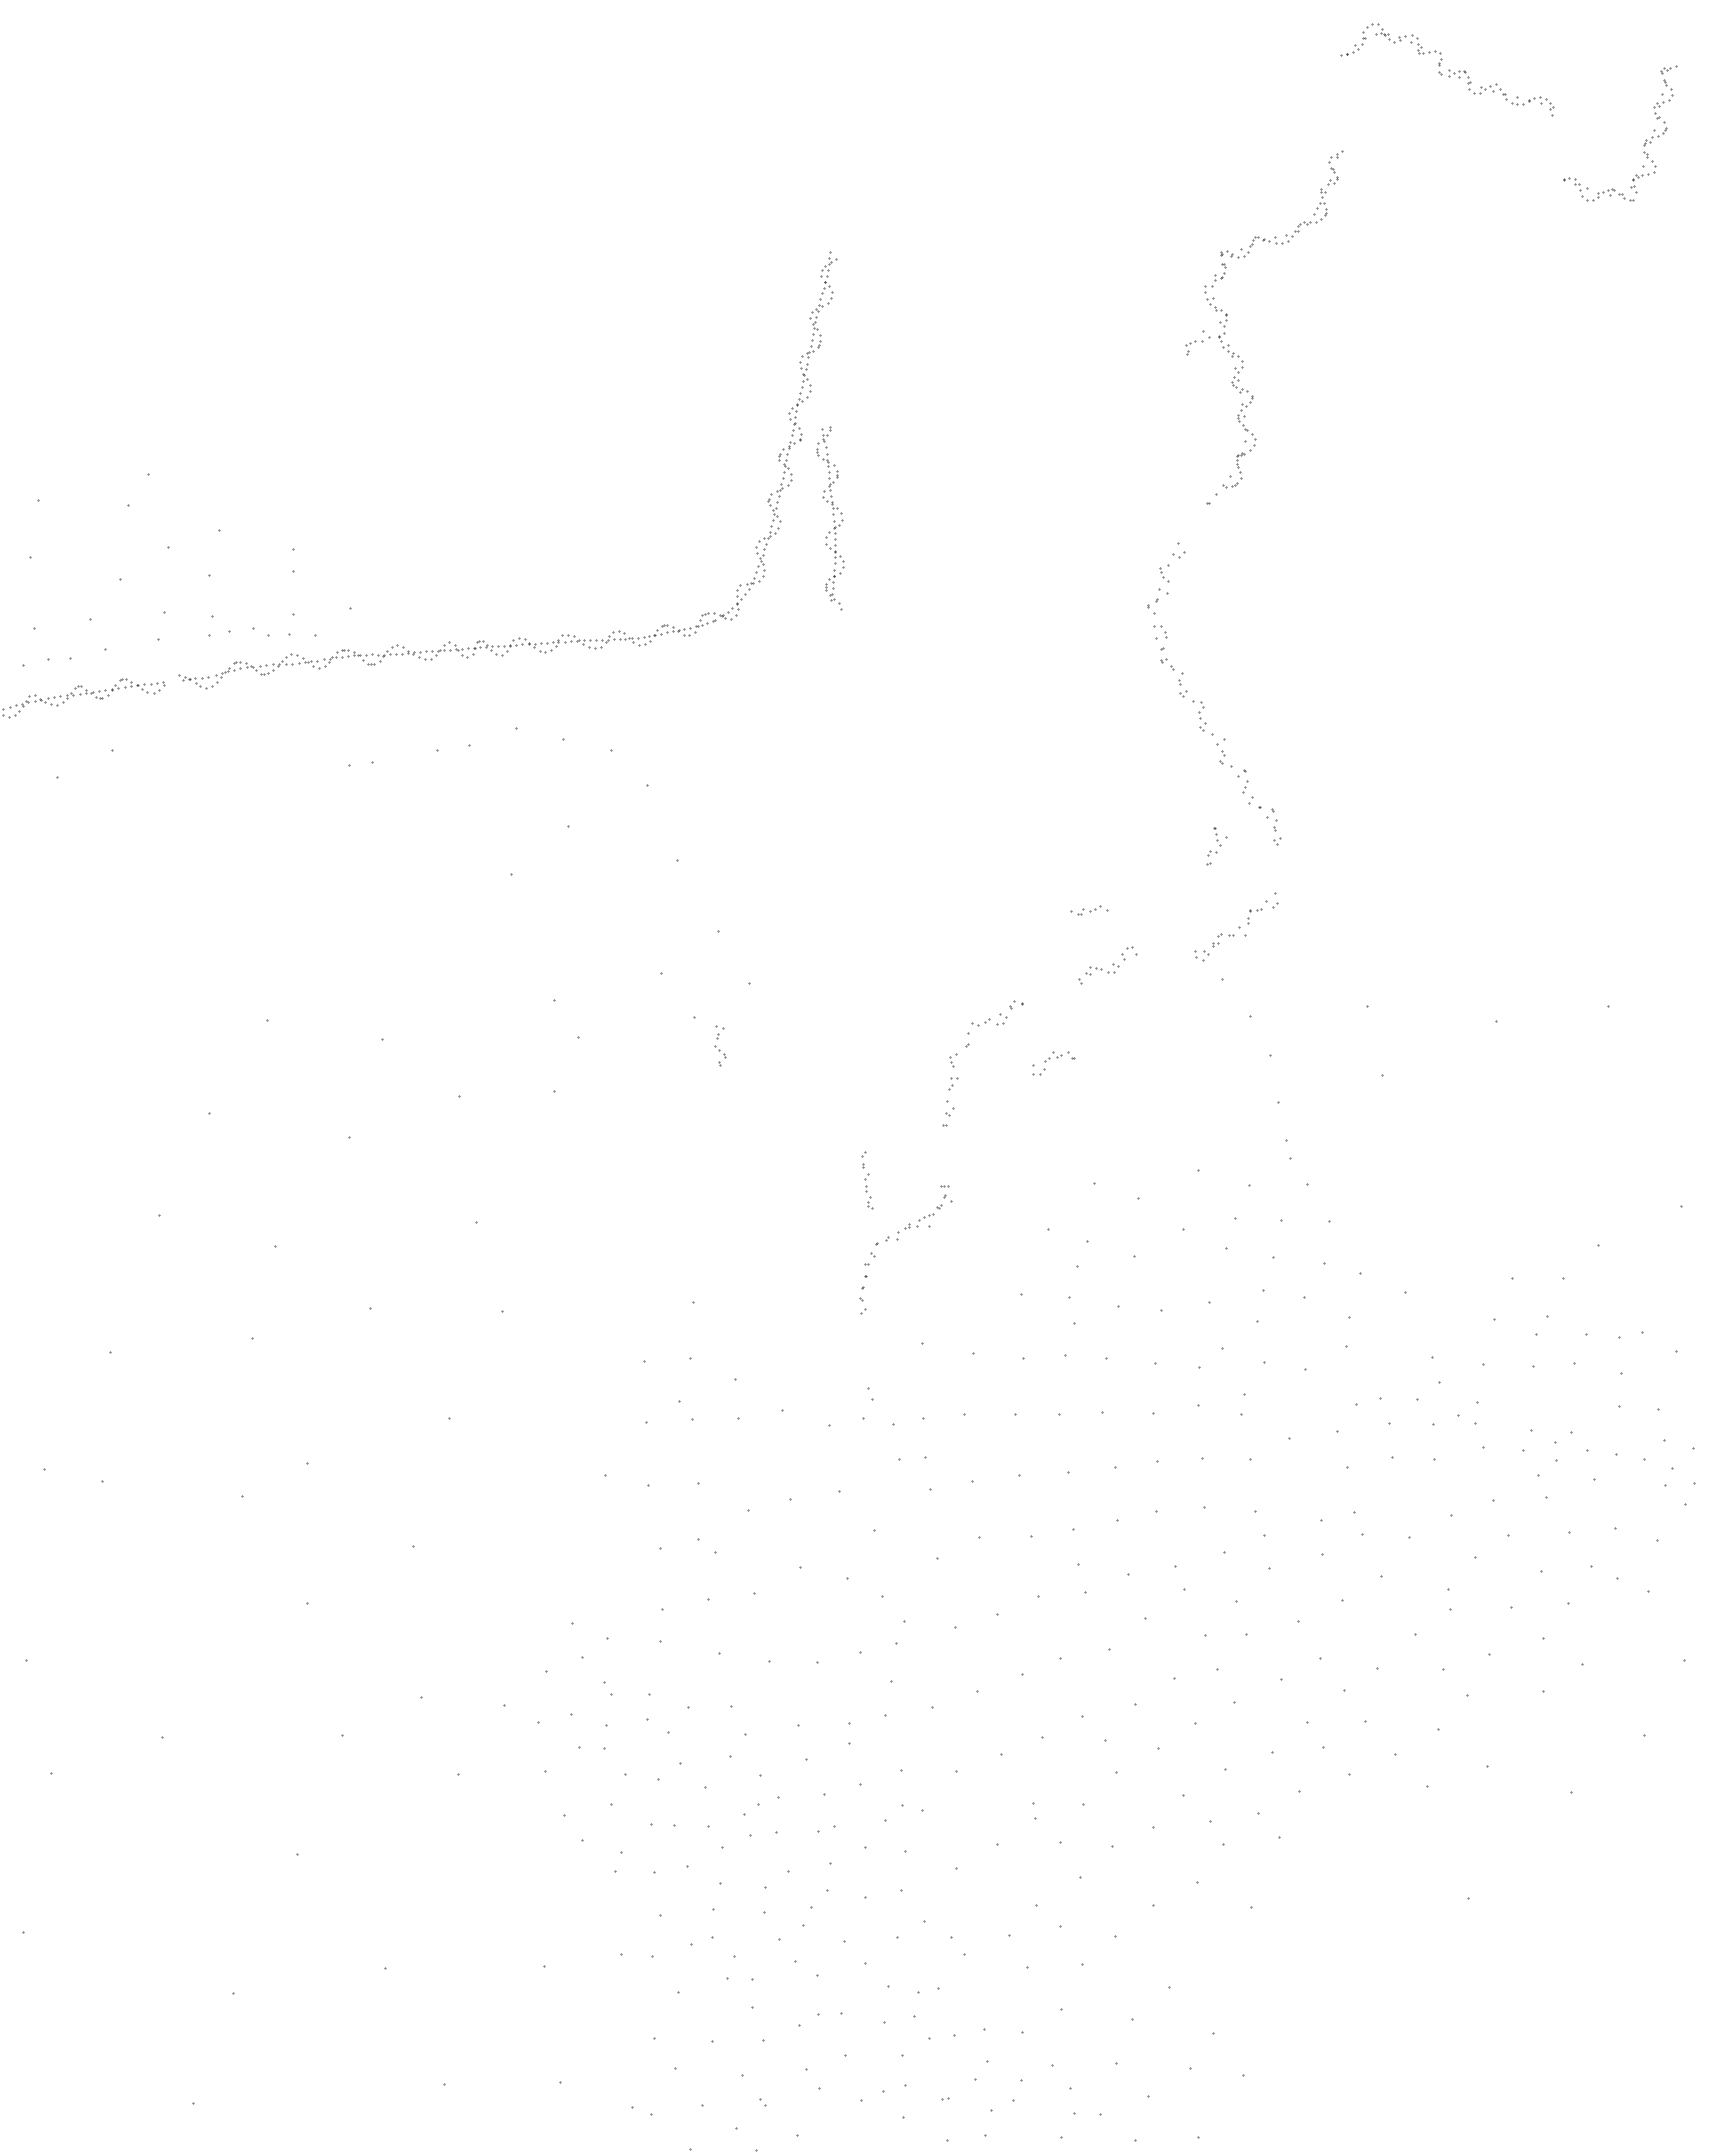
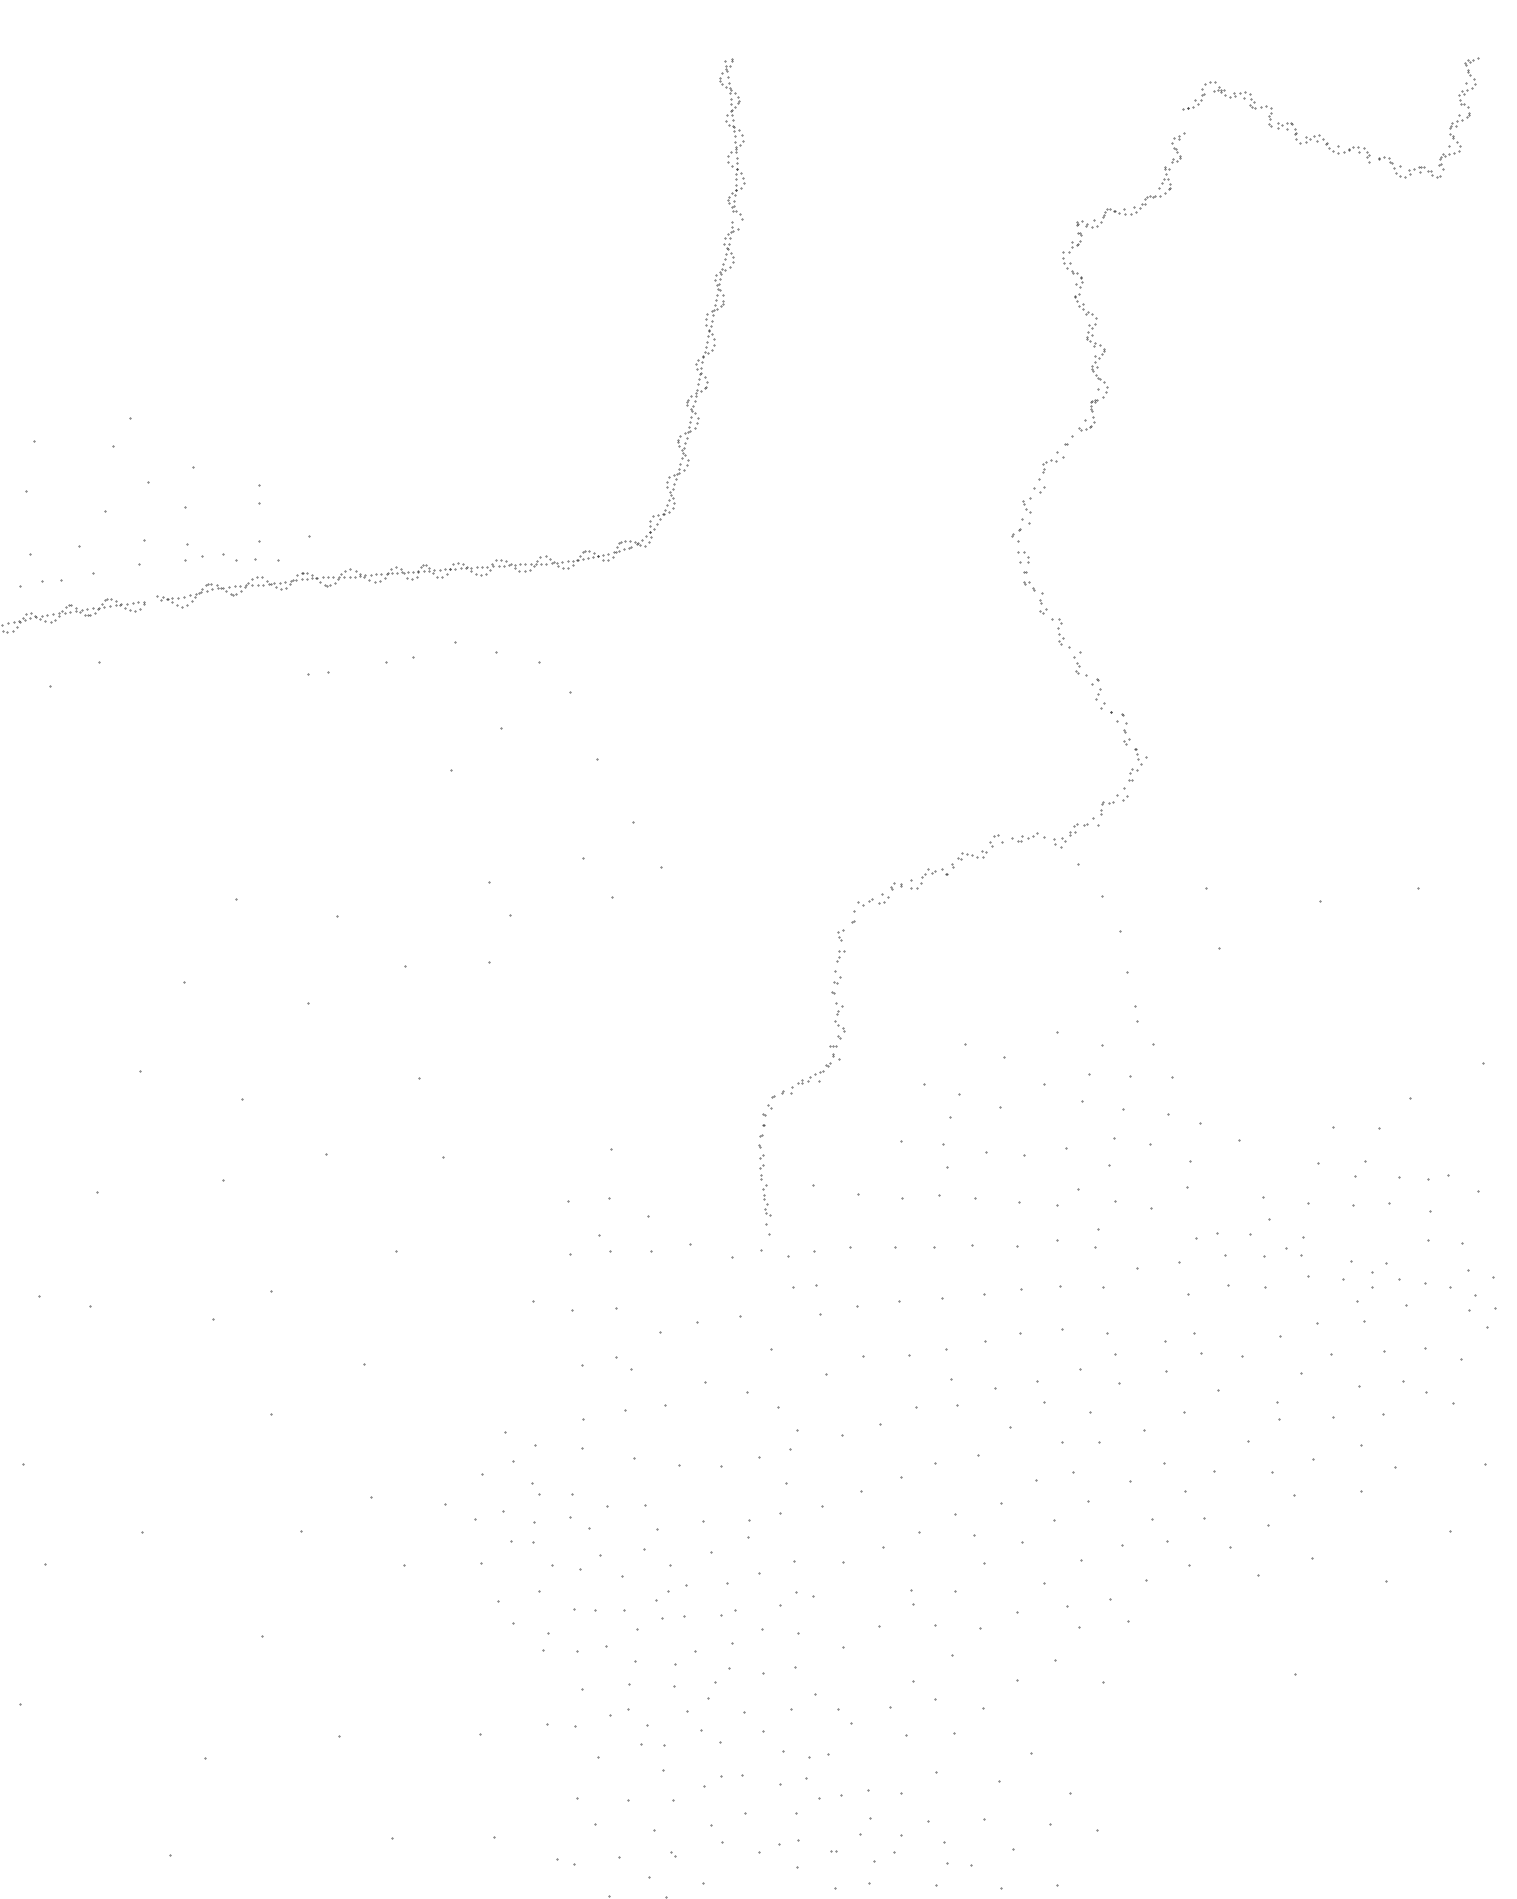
part: (1447, 69) -> (1276, 122), moved
part: (1197, 342) -> (1052, 461), moved
part: (830, 518) -> (732, 139), moved
part: (1216, 846) -> (1137, 765), moved
part: (1089, 910) -> (1027, 837), moved
part: (720, 1045) -> (840, 1020), moved
part: (1053, 1063) -> (929, 878), moved
part: (867, 1180) -> (765, 1190), moved

